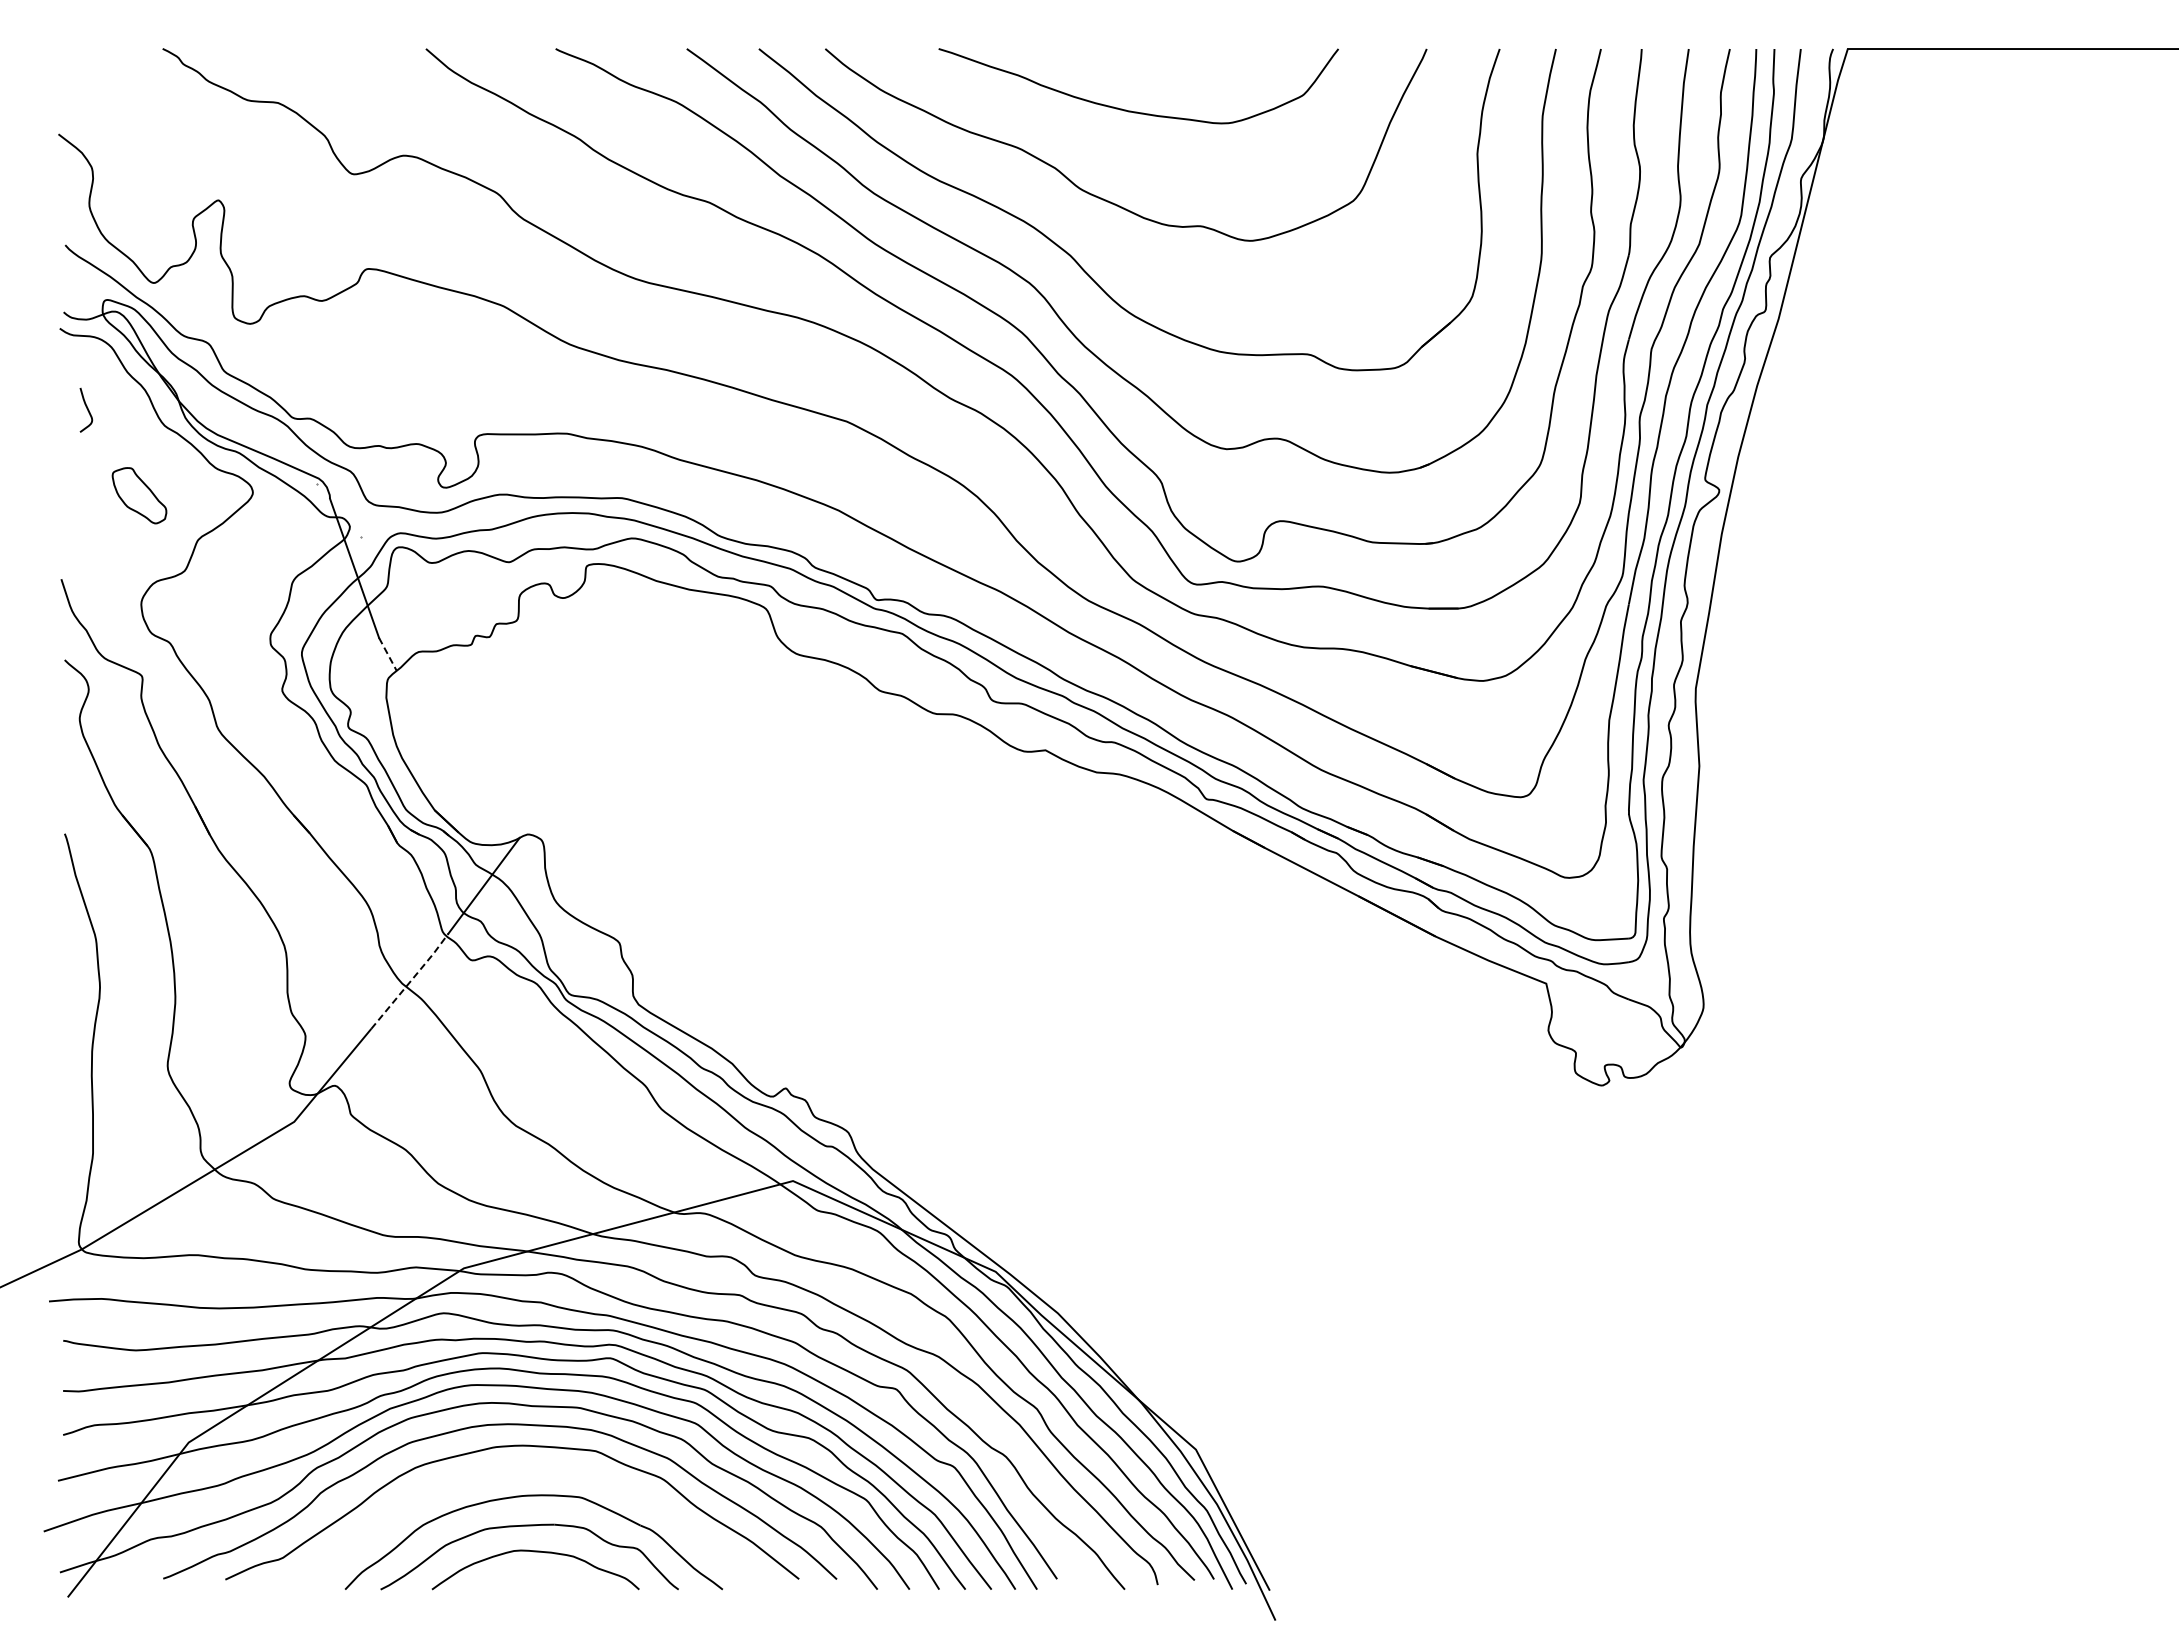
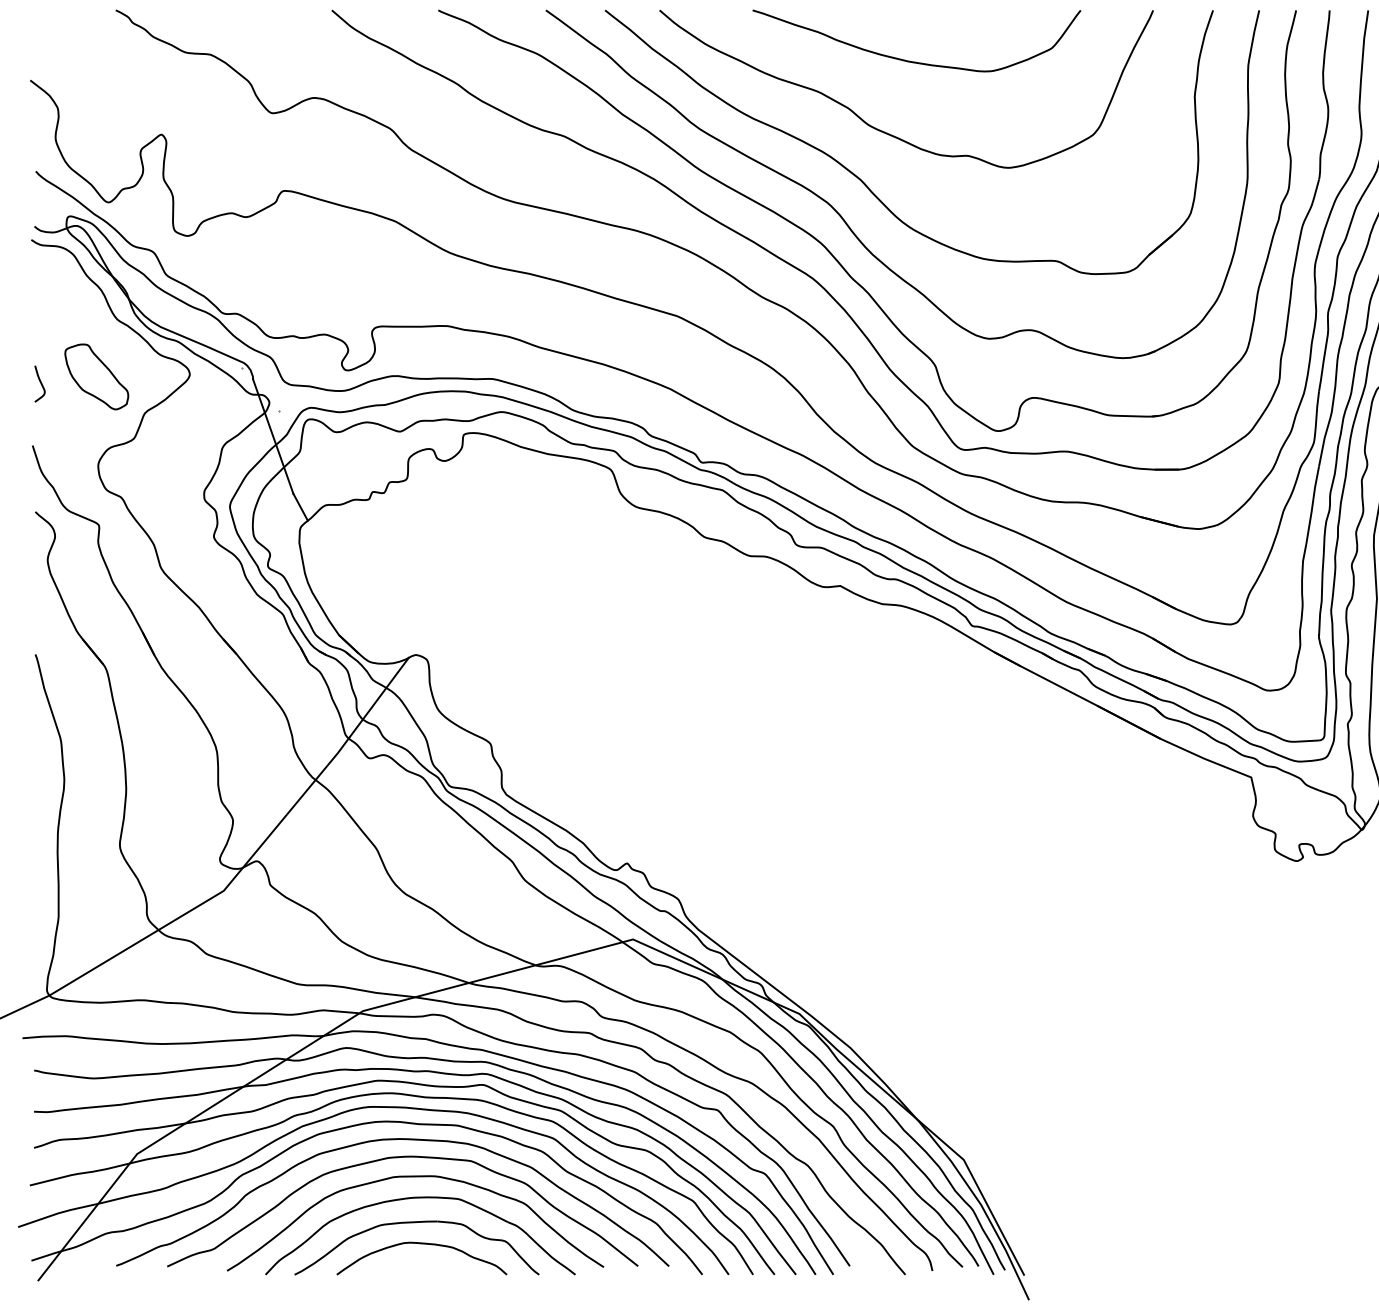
curve: (87, 410) -> (40, 384), moved
part: (139, 495) -> (96, 376), size x1.43
line: (387, 654) -> (300, 507), dashed -> solid
line: (411, 980) -> (319, 774), dashed -> solid
curve: (527, 1470) -> (415, 1177), added

